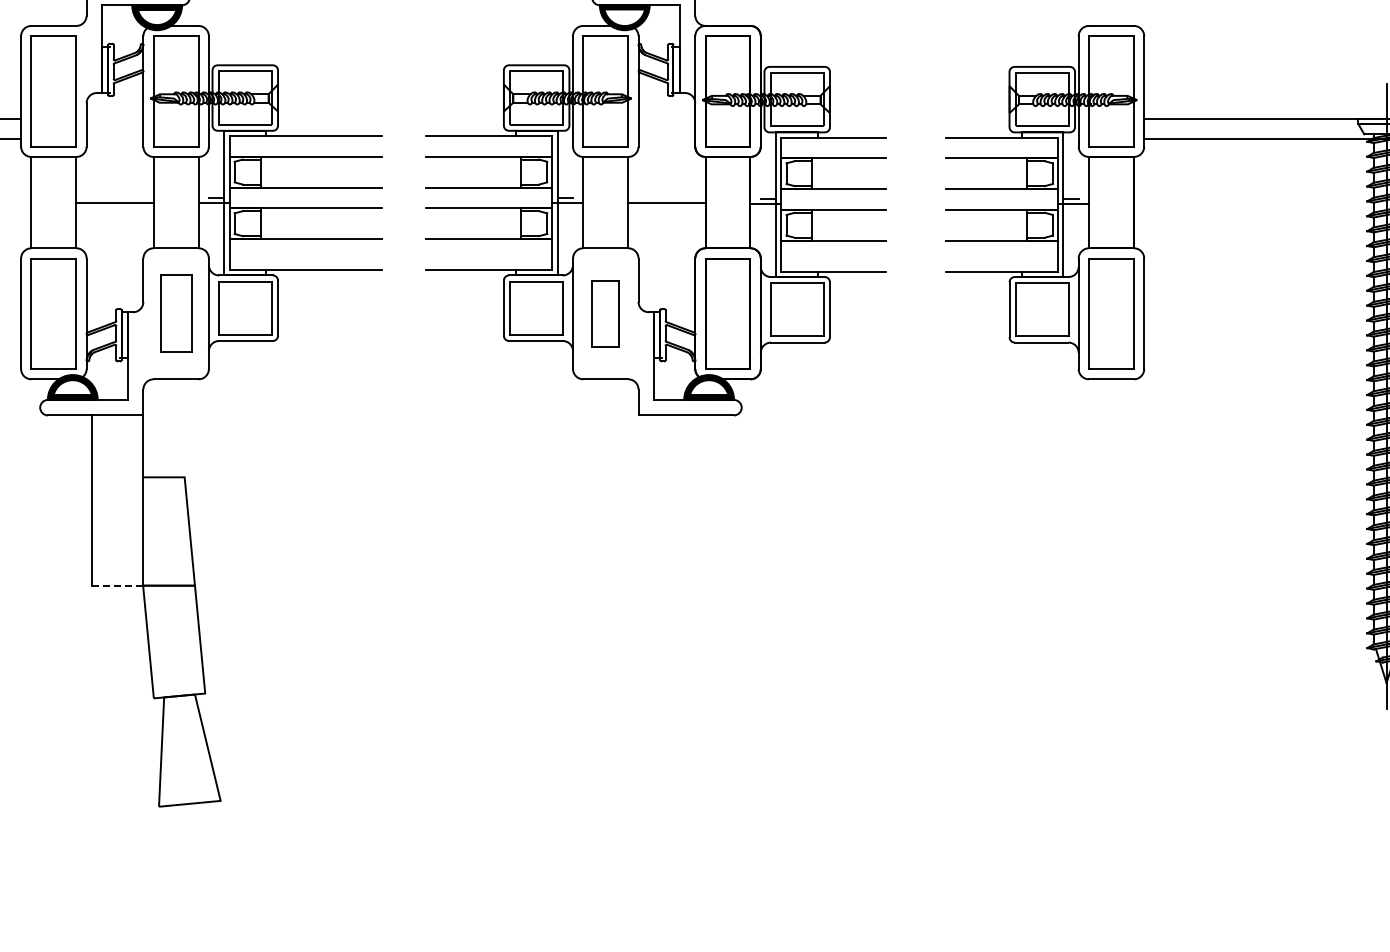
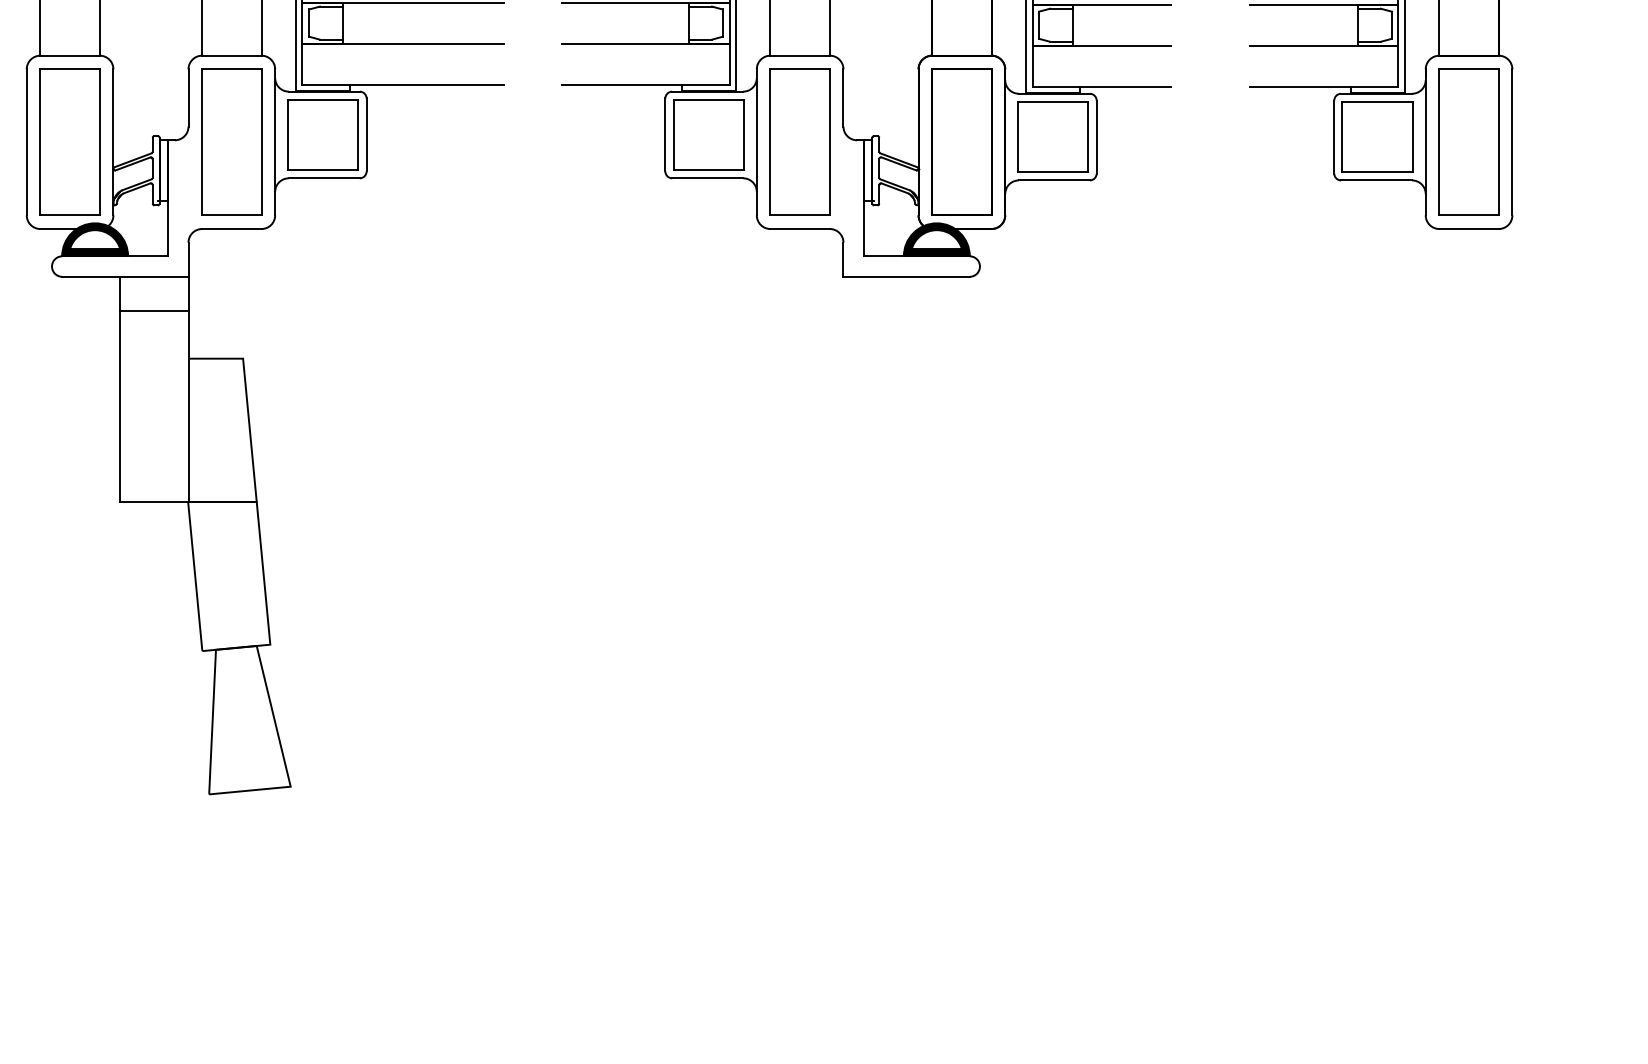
part: (176, 313) -> (232, 141), size x1.43
part: (605, 313) -> (799, 141), size x1.67
line: (117, 441) -> (154, 311), added
line: (117, 585) -> (154, 501), dashed -> solid

